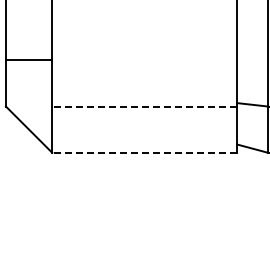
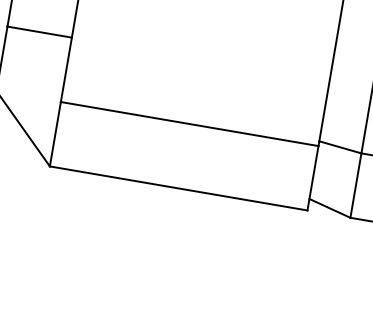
line: (144, 106) -> (189, 123), dashed -> solid
line: (144, 152) -> (178, 187), dashed -> solid

